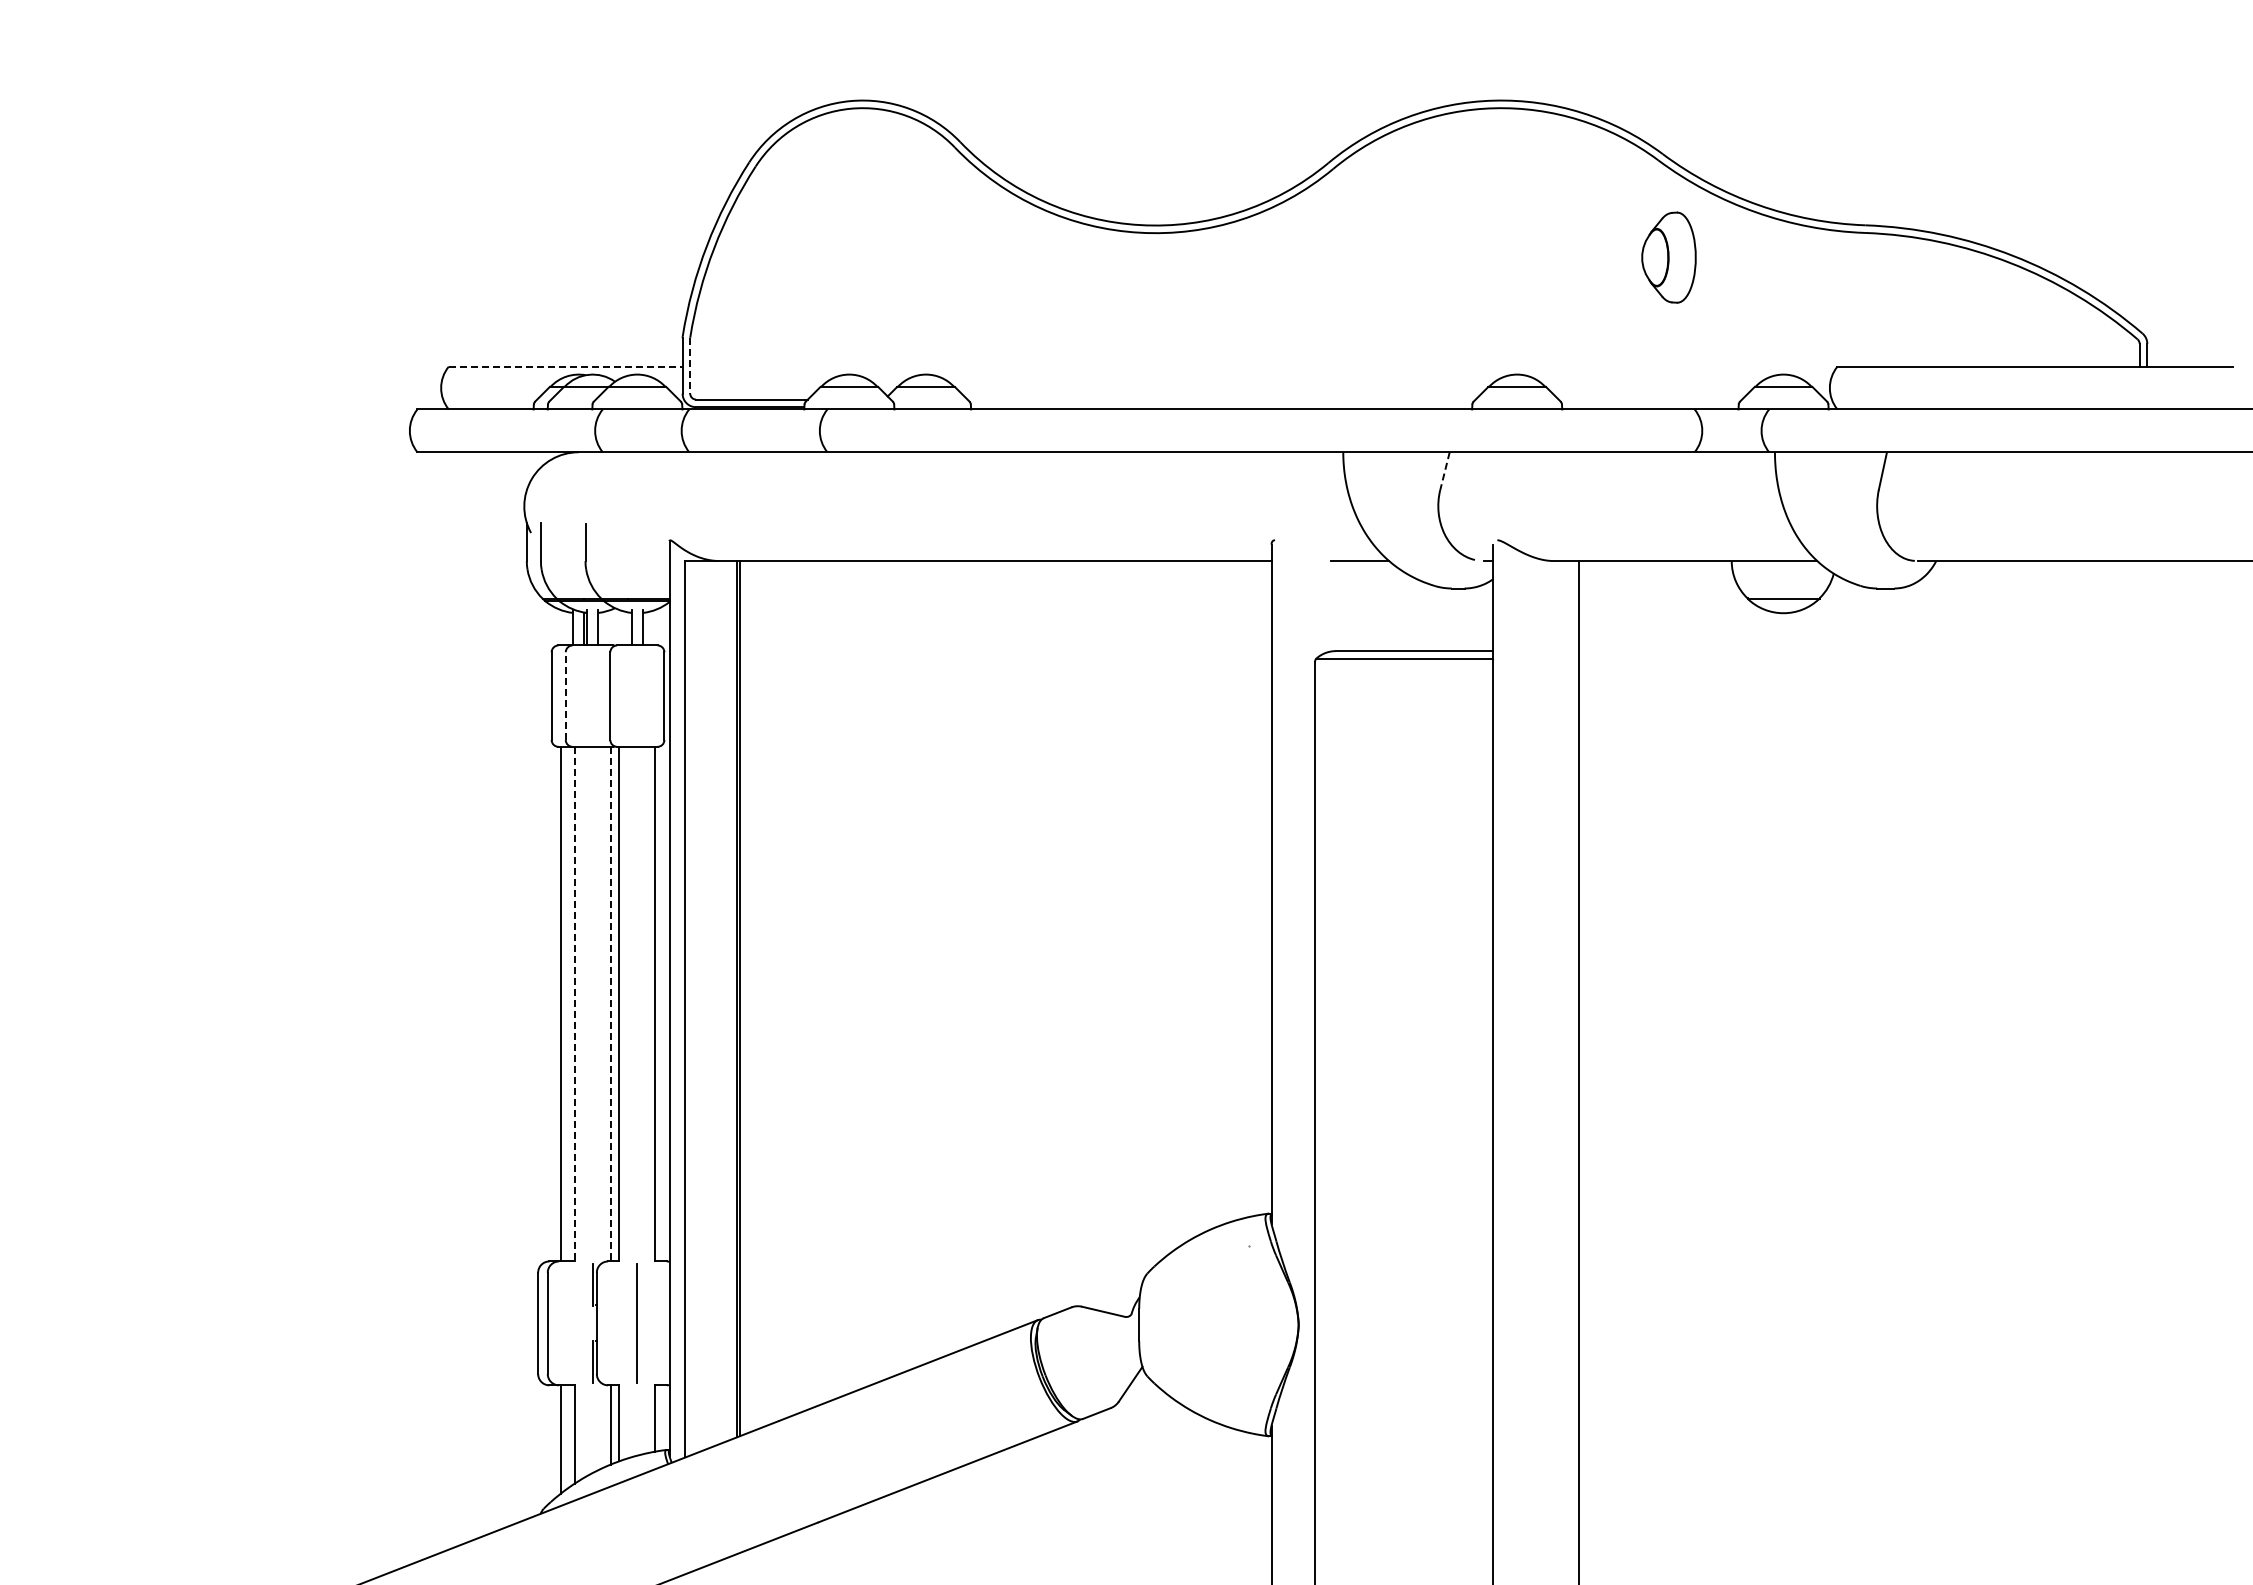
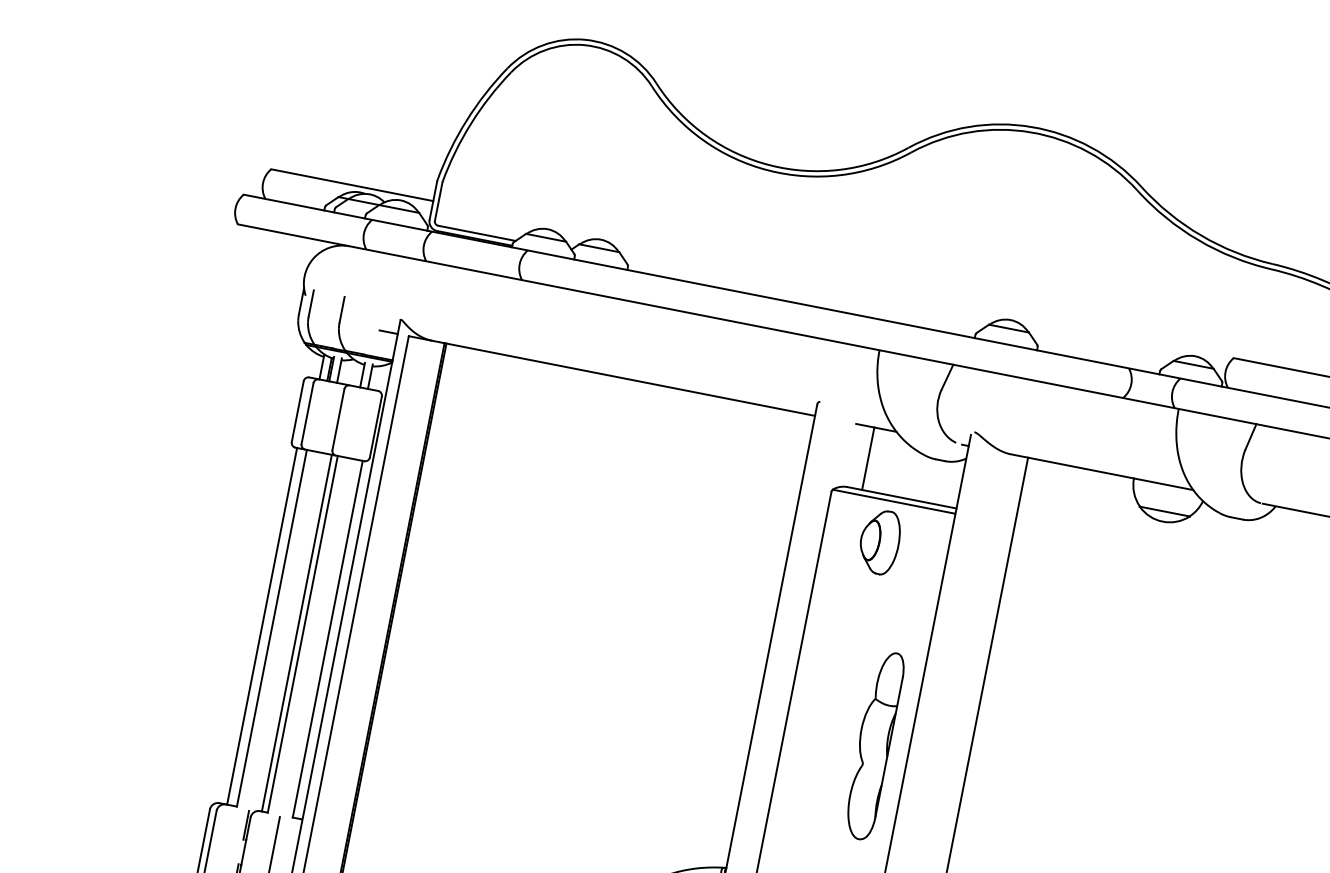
part: (1668, 257) -> (879, 541), moved
line: (690, 365) -> (438, 201), dashed -> solid
line: (565, 366) -> (352, 185), dashed -> solid
line: (1444, 471) -> (947, 377), dashed -> solid
line: (656, 561) -> (388, 332), added
line: (1357, 606) -> (868, 459), added
line: (565, 696) -> (307, 413), dashed -> solid
part: (1442, 1002) -> (873, 745), added
line: (574, 1004) -> (271, 628), dashed -> solid
line: (610, 1004) -> (296, 633), dashed -> solid

